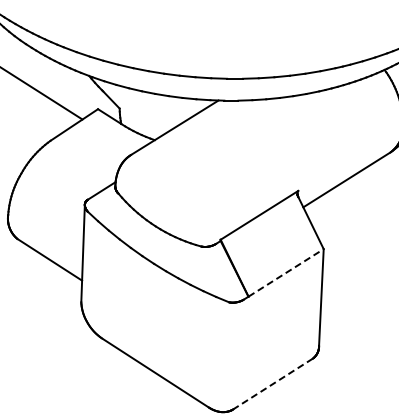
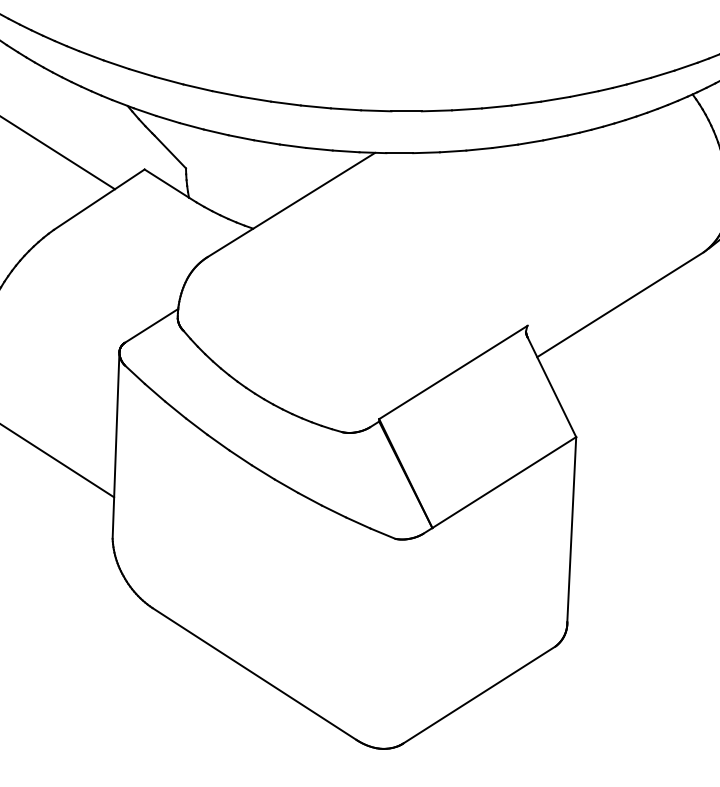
line: (286, 272) -> (505, 481), dashed -> solid
line: (272, 384) -> (478, 695), dashed -> solid

